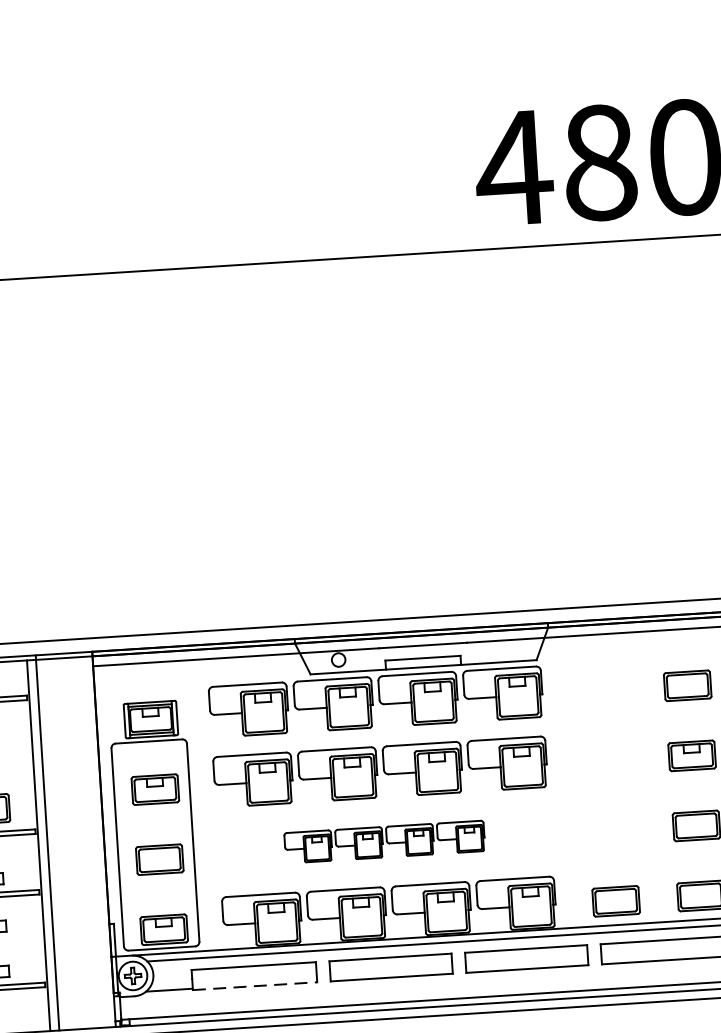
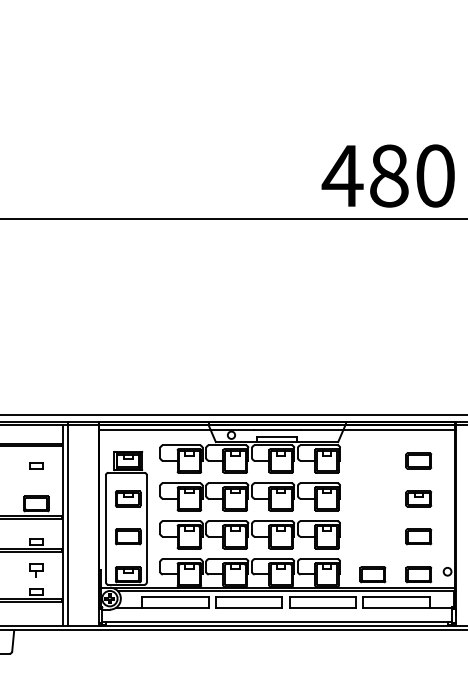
part: (383, 841) -> (249, 534), size x1.67
line: (255, 986) -> (175, 608), dashed -> solid

